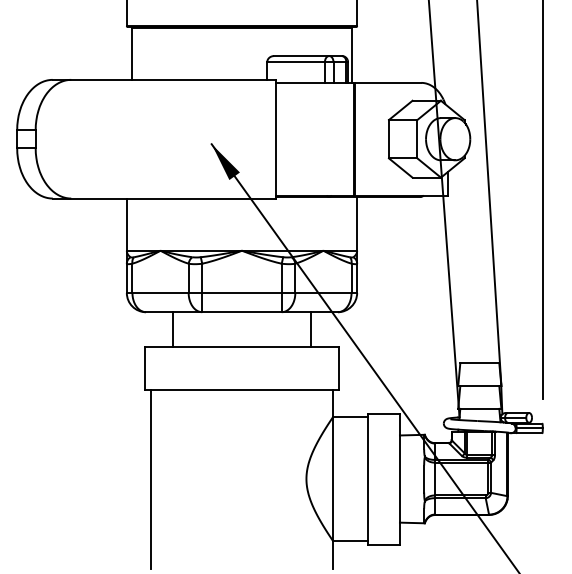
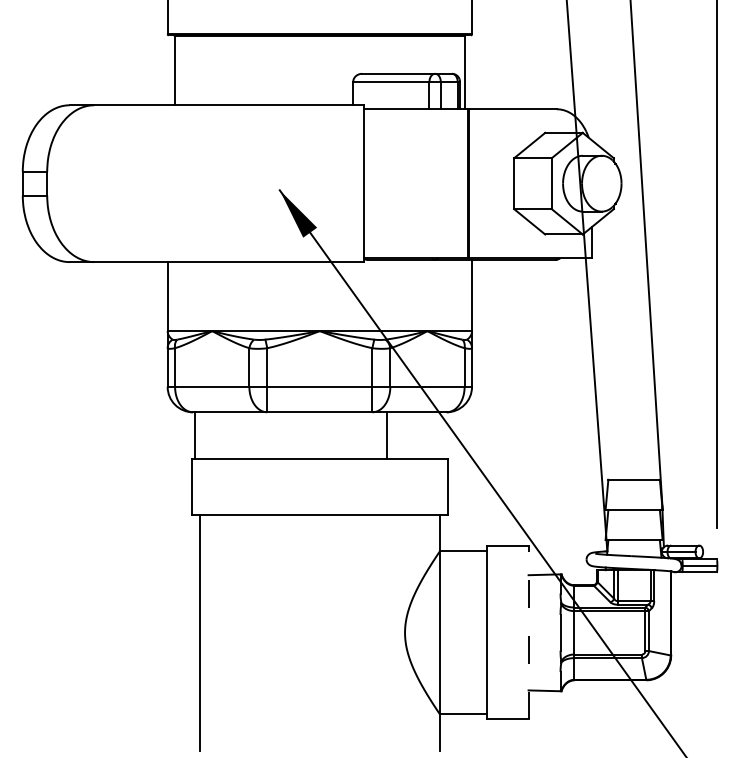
line: (172, 329) -> (194, 435), moved
line: (310, 329) -> (386, 435), moved
line: (399, 478) -> (528, 632), solid -> dashed

